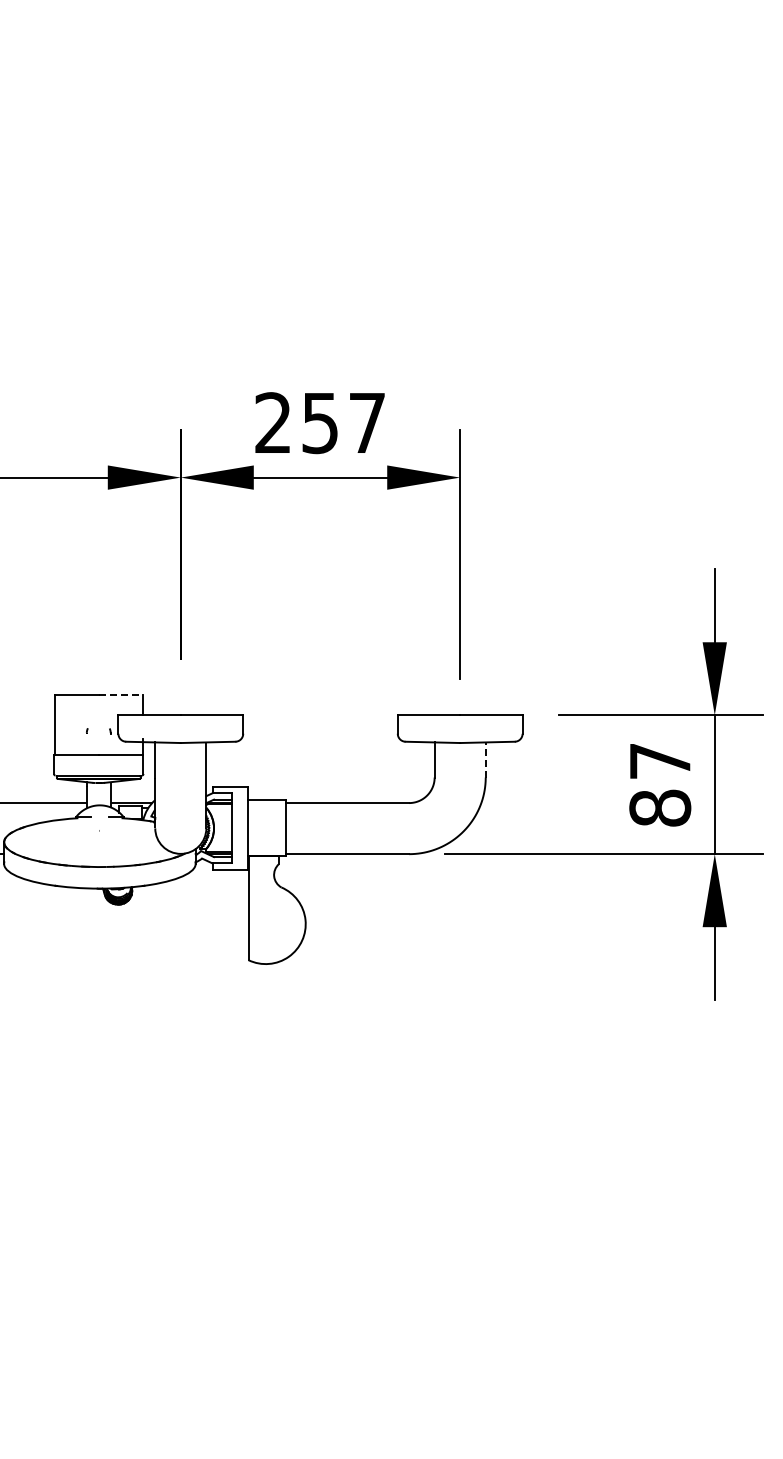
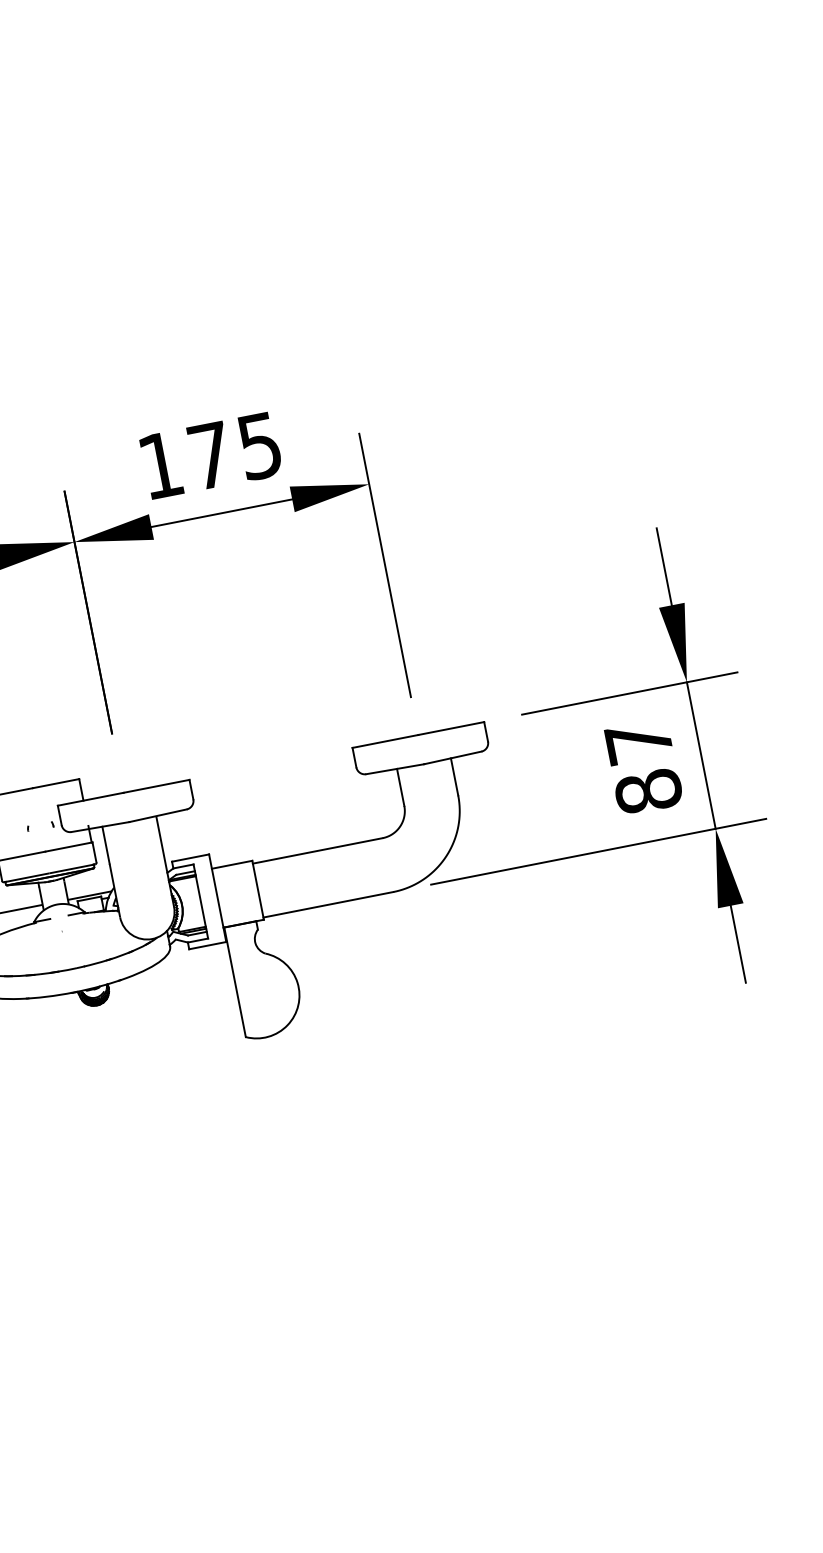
text: (319, 423) -> (209, 456), 257 -> 175
line: (120, 694) -> (55, 783), dashed -> solid
line: (485, 759) -> (454, 776), dashed -> solid

